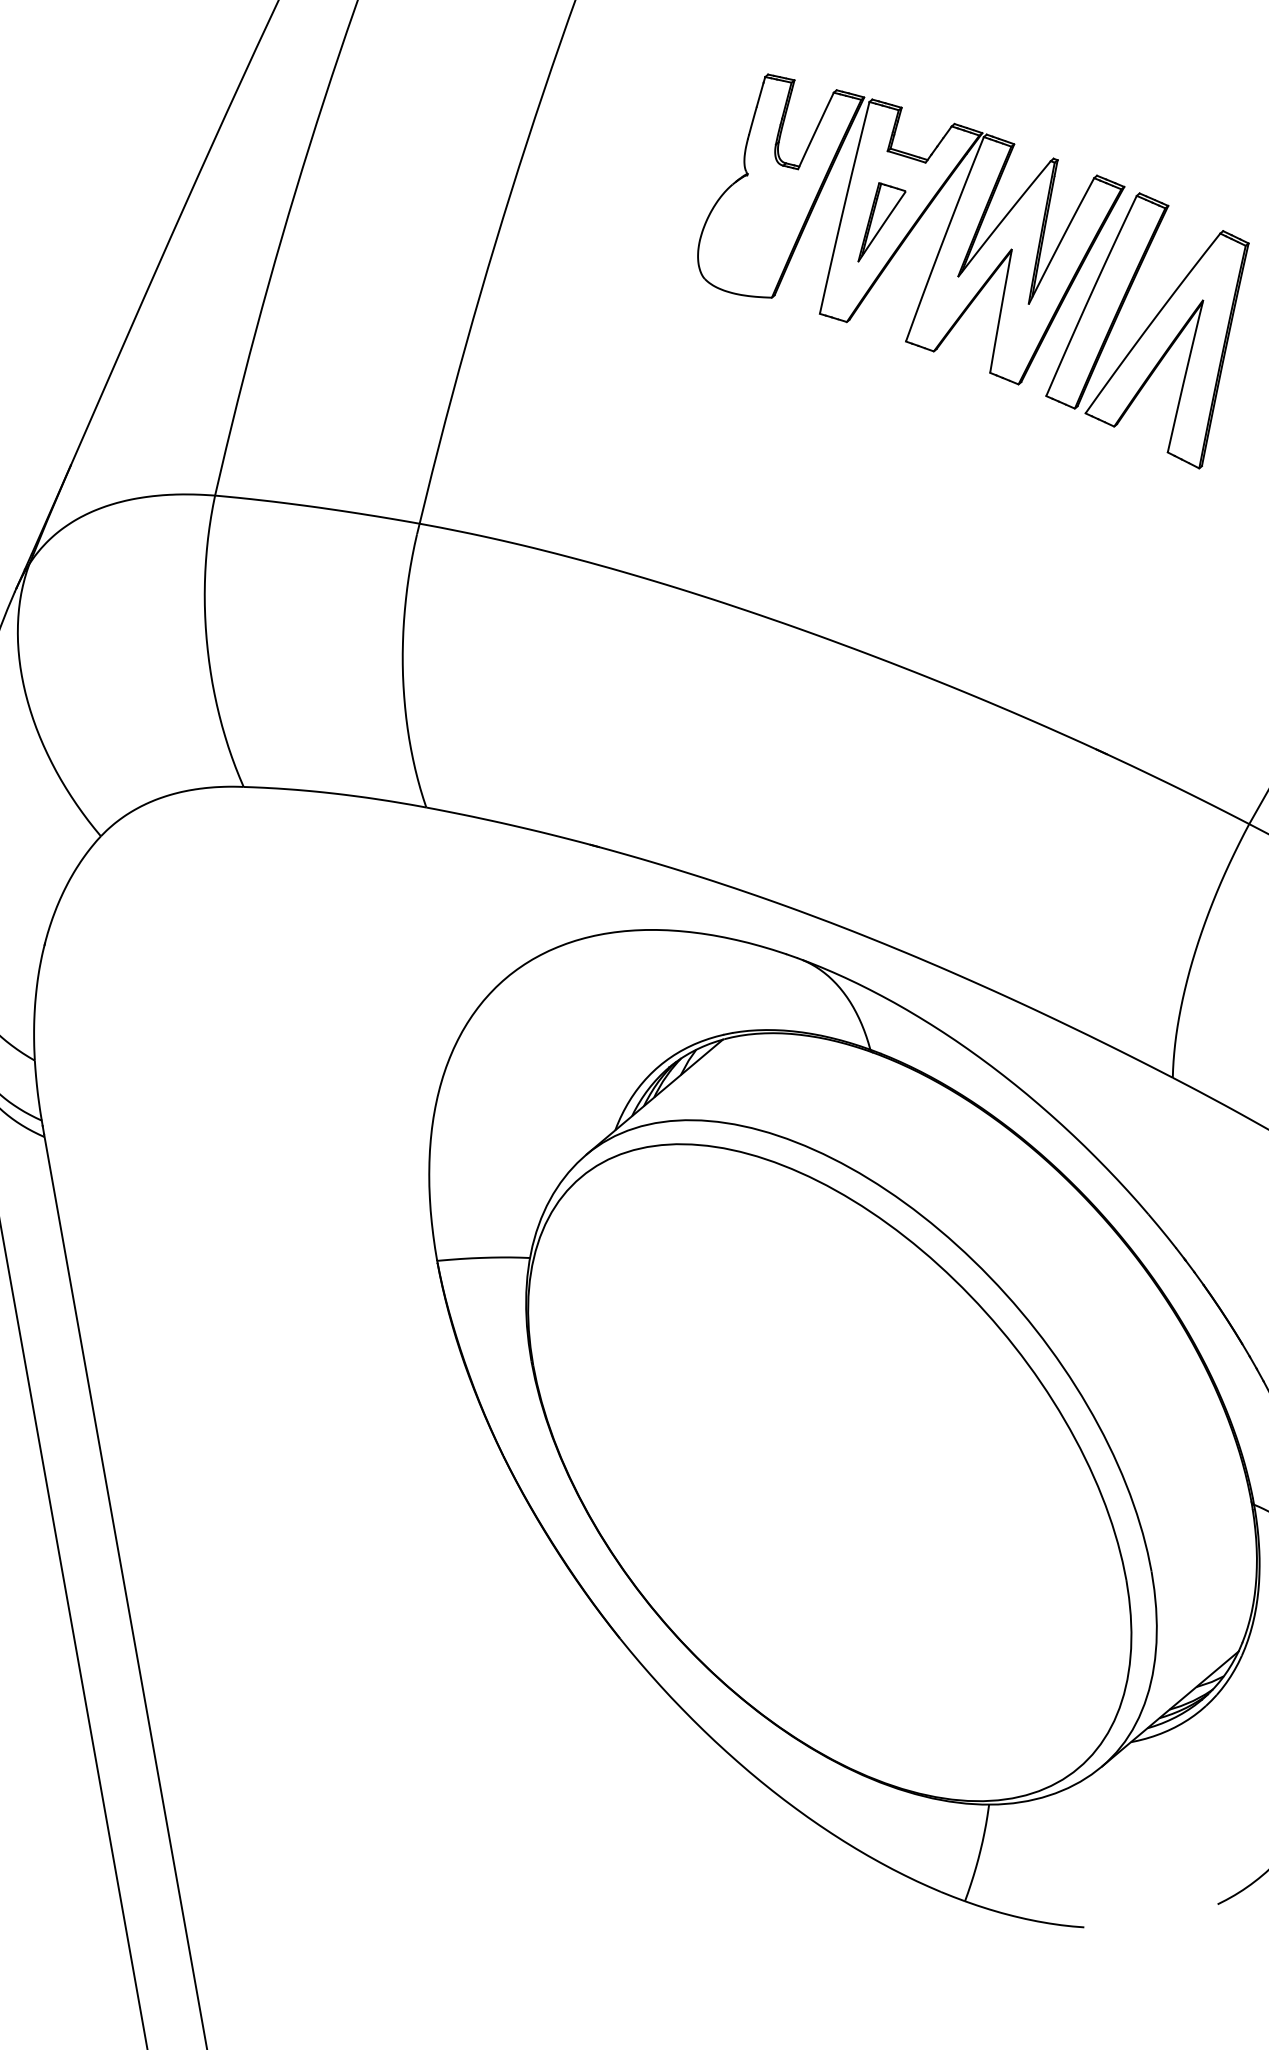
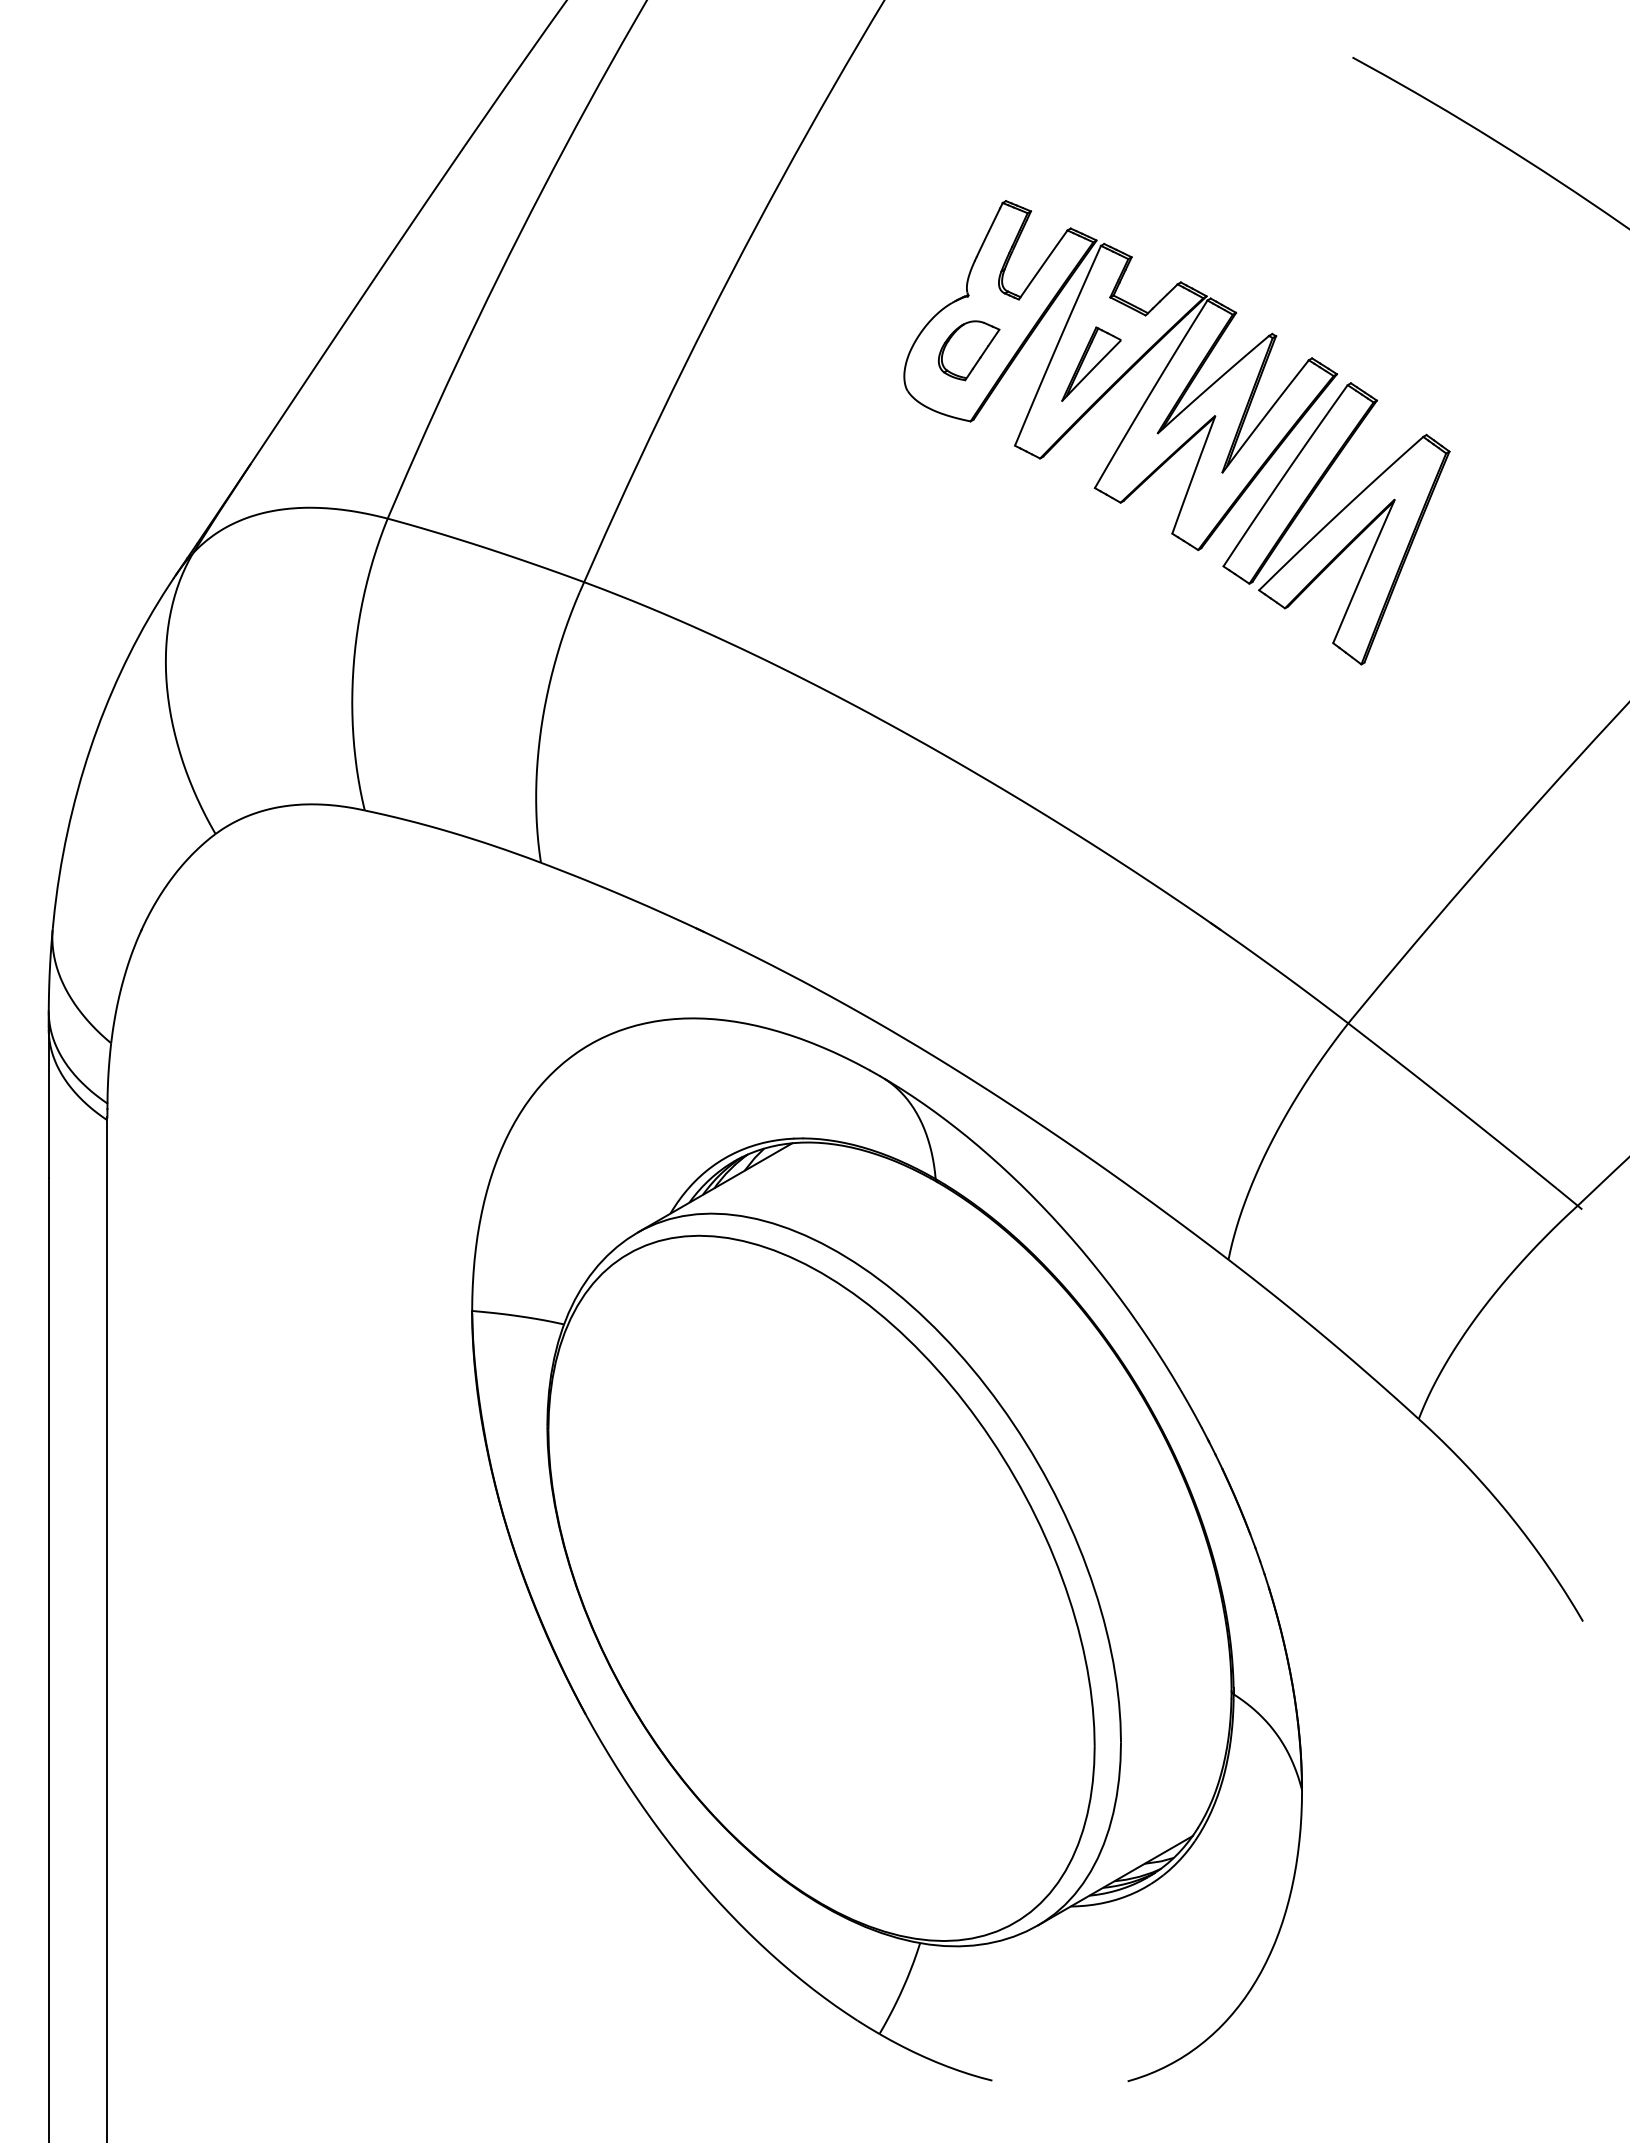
part: (758, 228) -> (969, 350), added

